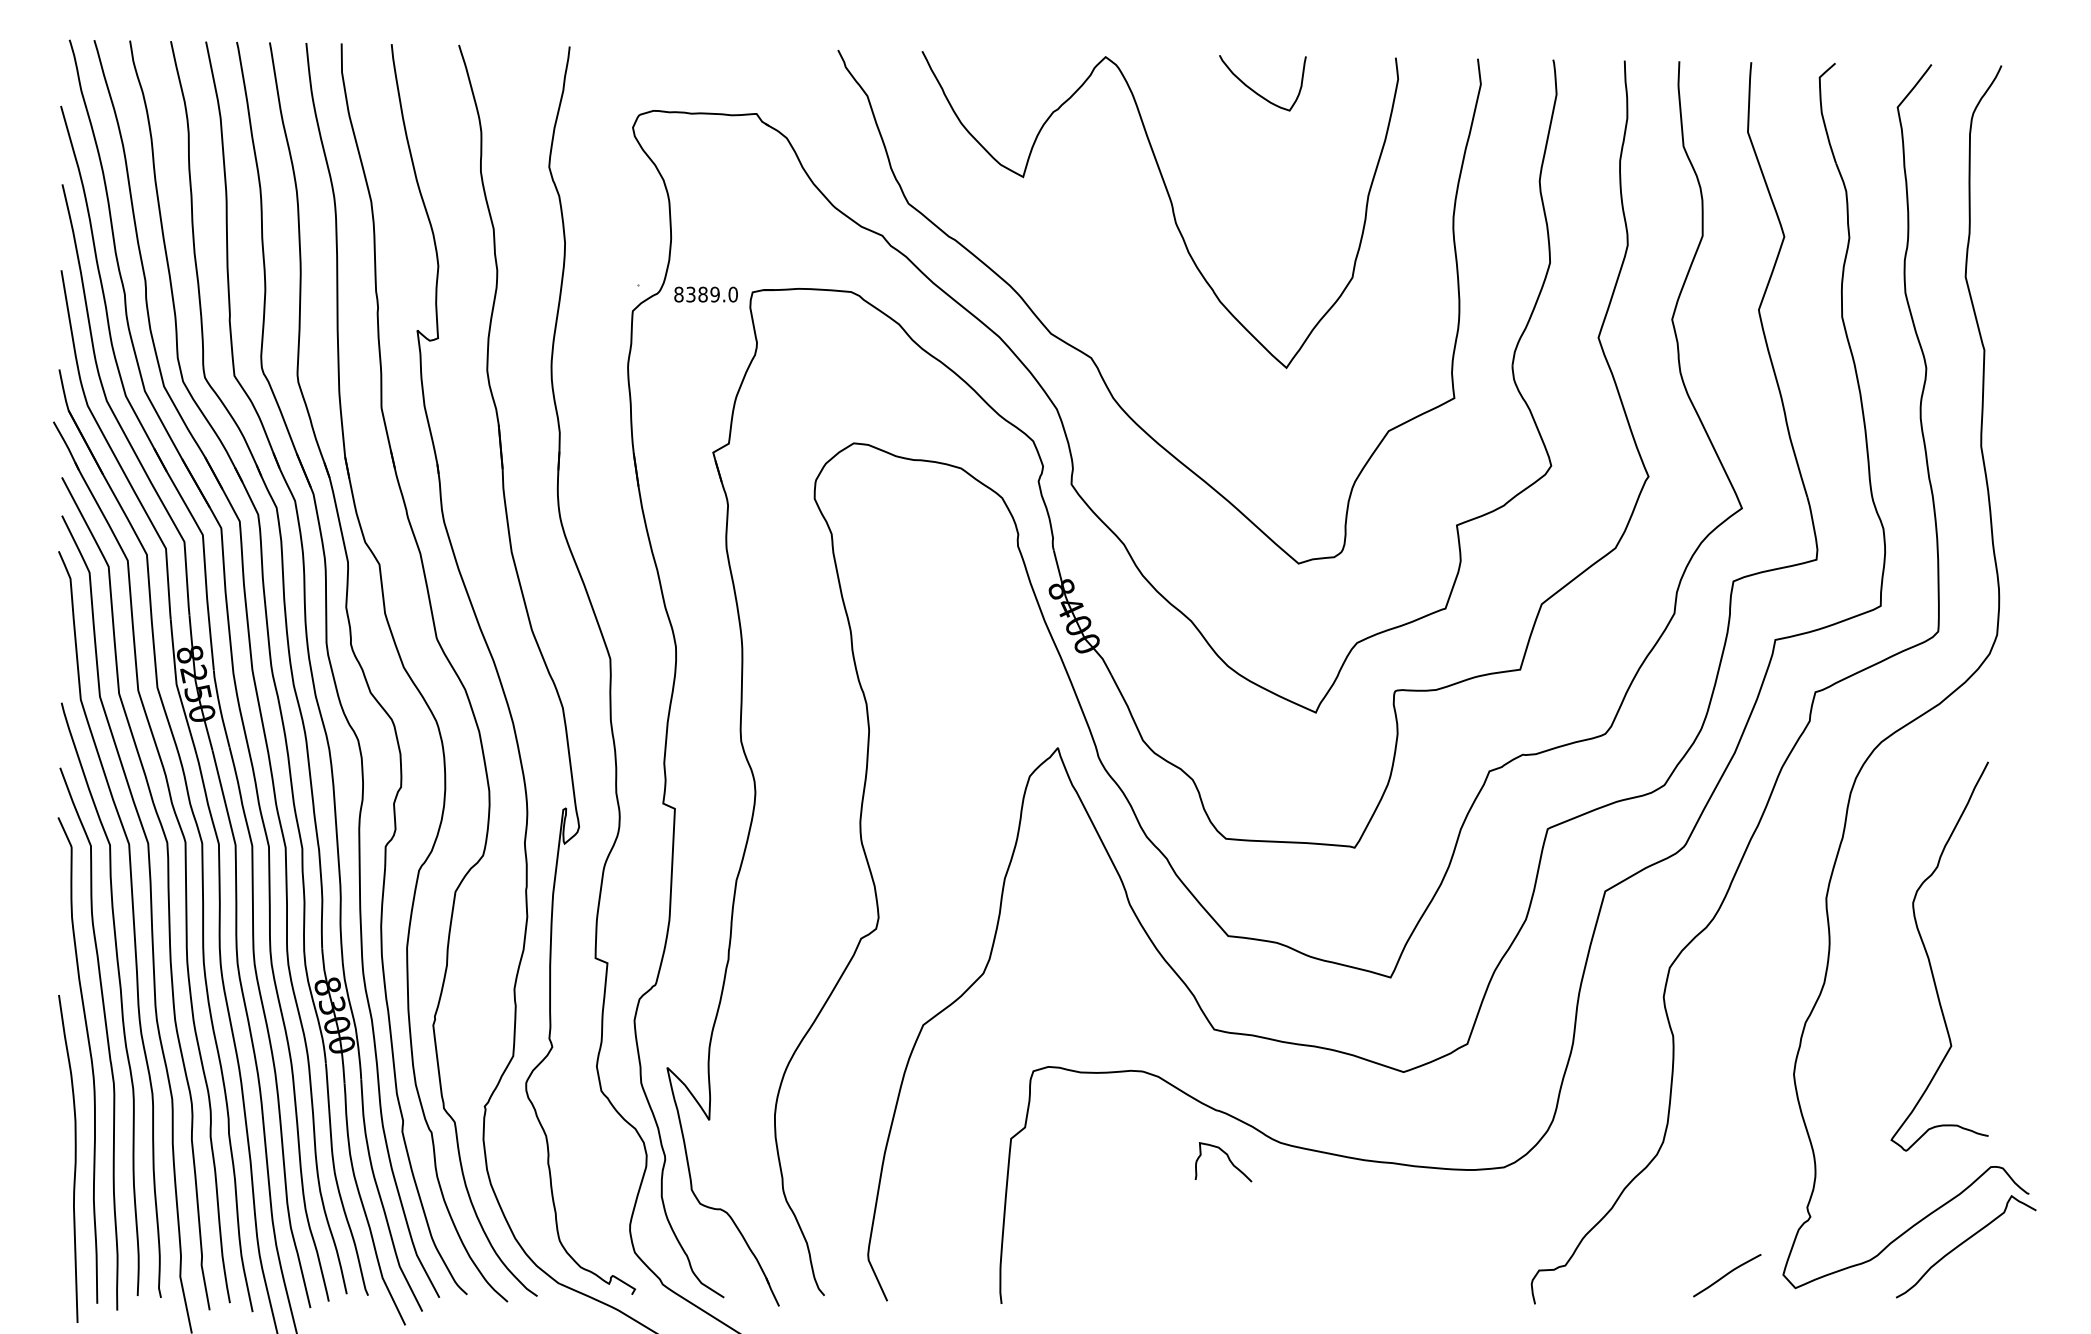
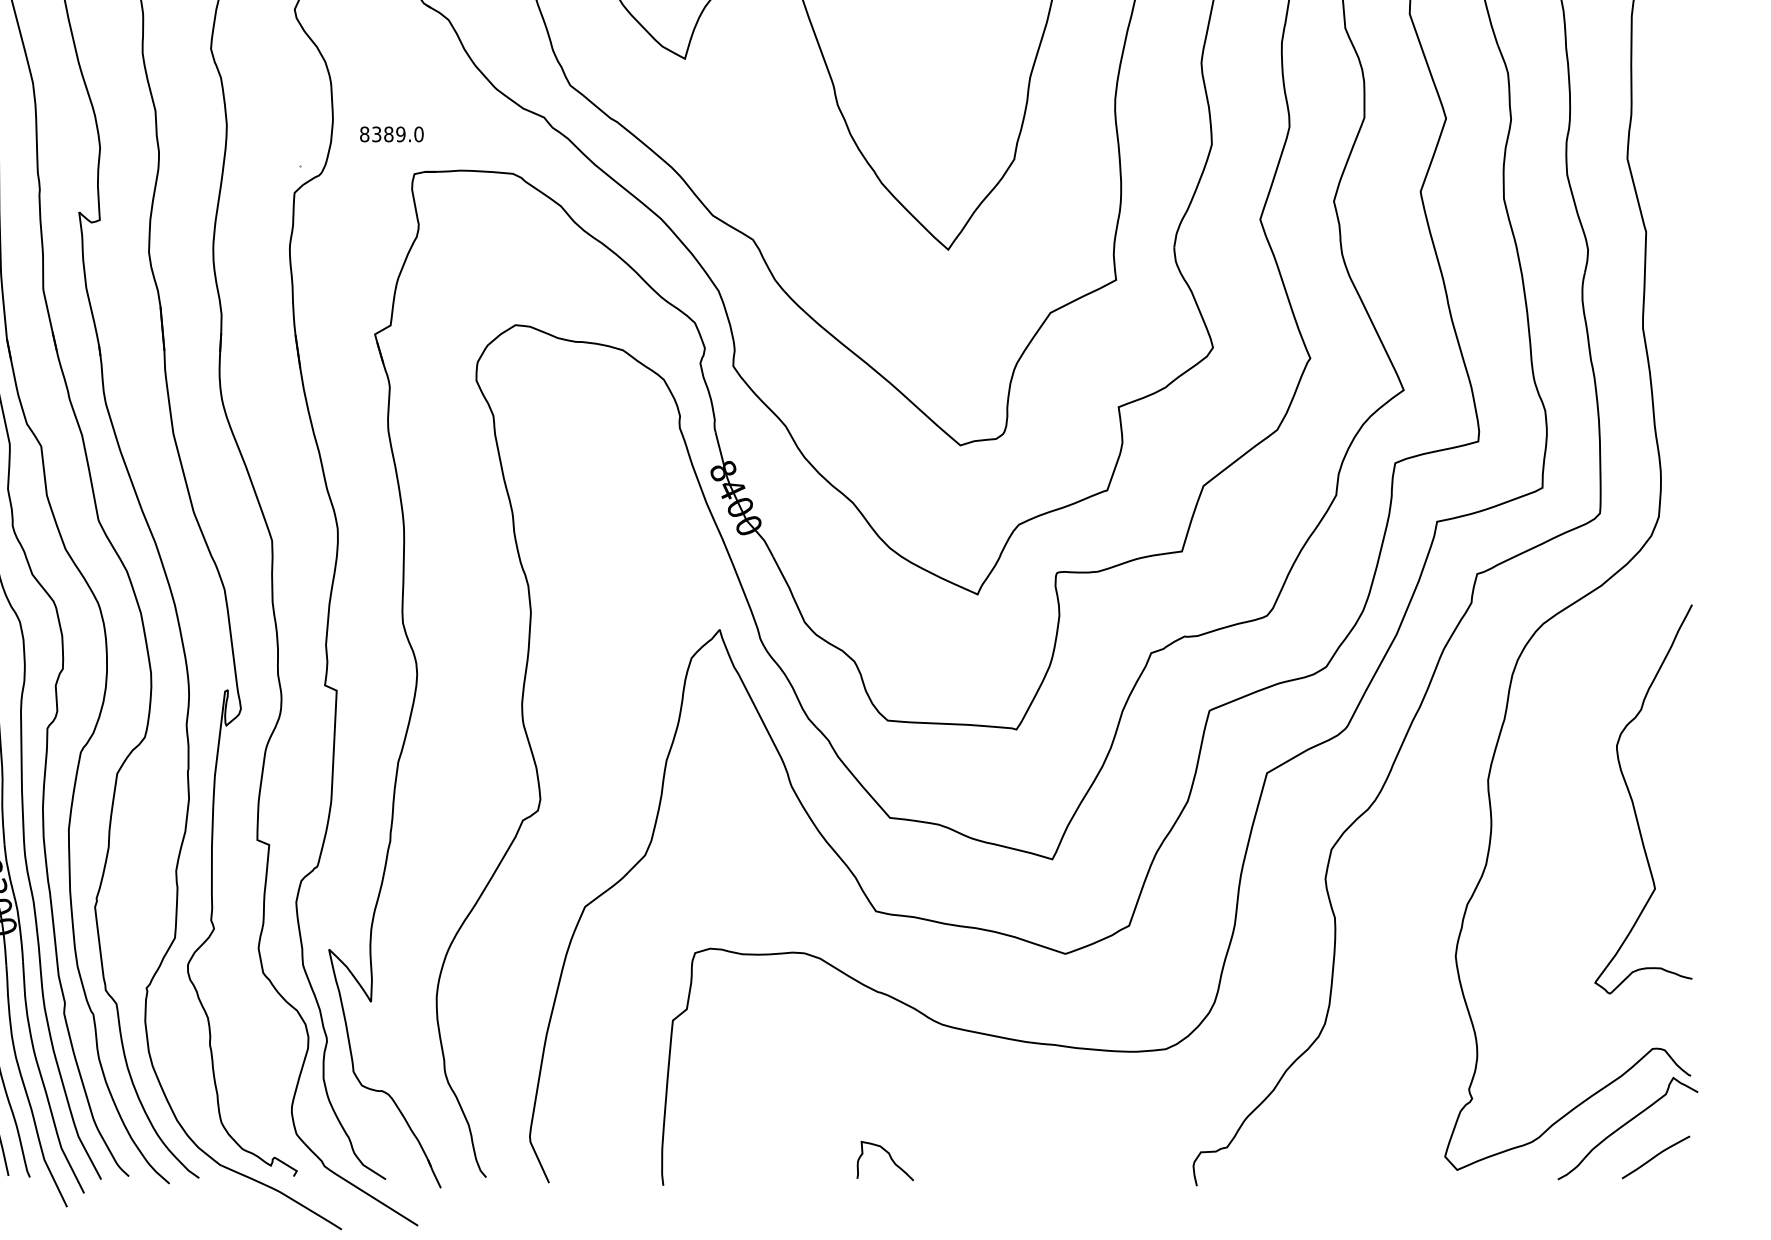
text: (705, 294) -> (391, 134), moved
curve: (1929, 957) -> (1633, 800), moved
curve: (1228, 1159) -> (890, 1158), moved
curve: (1727, 1275) -> (1656, 1157), moved

